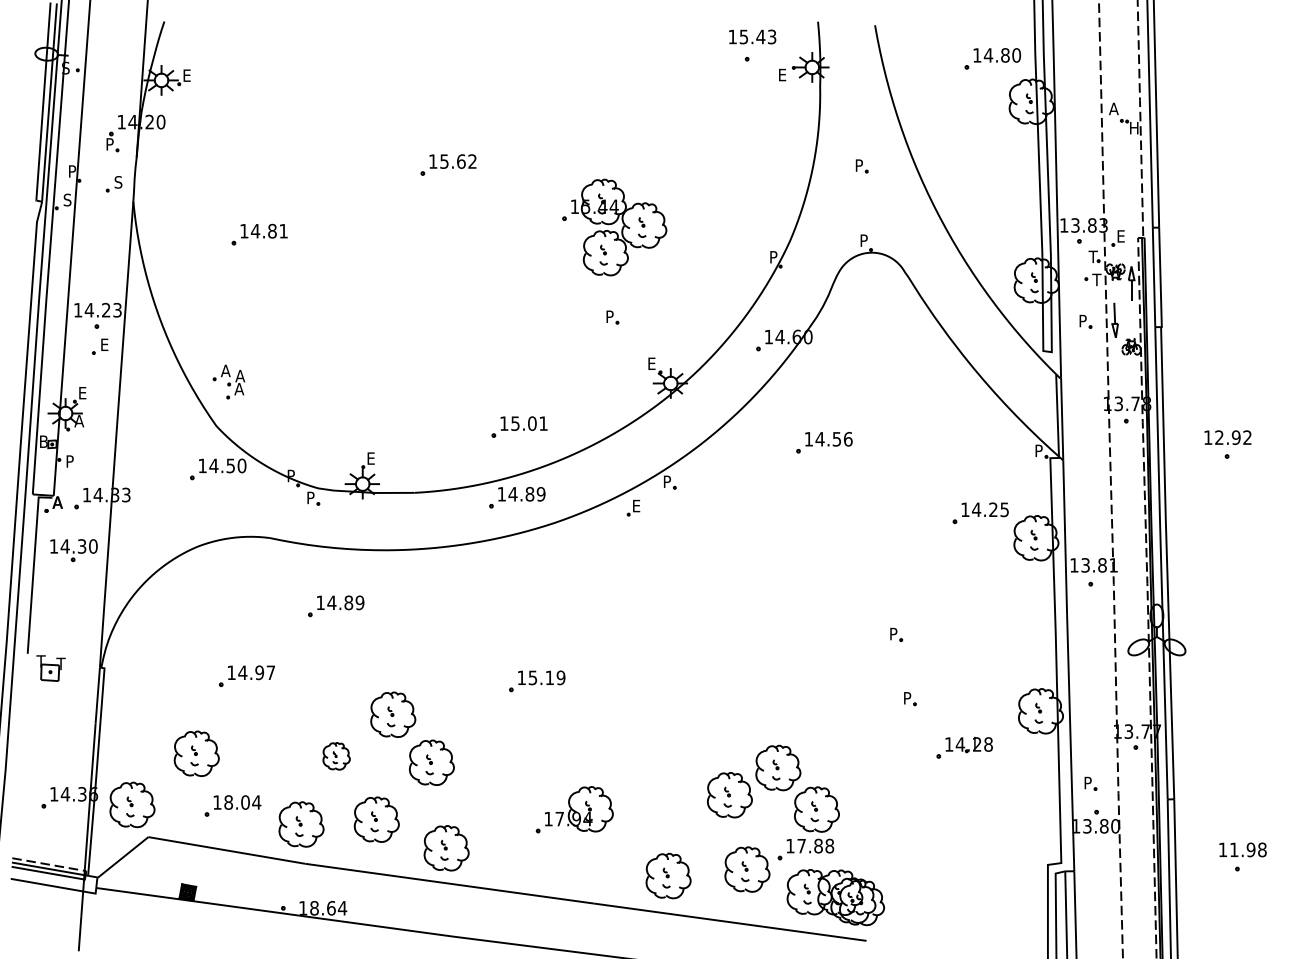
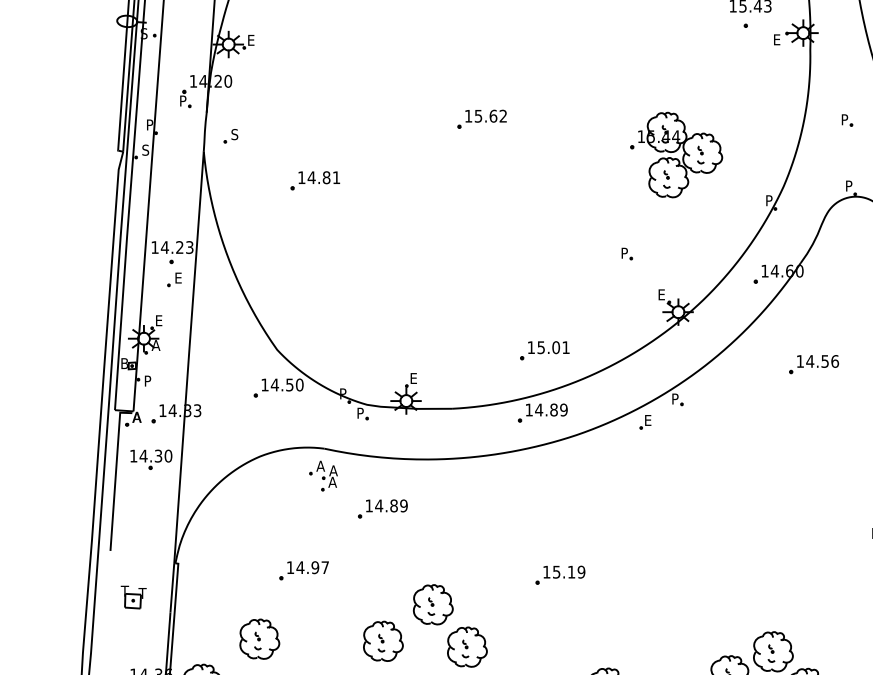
part: (113, 184) -> (230, 136), moved
part: (614, 227) -> (676, 155), moved
part: (228, 381) -> (323, 475), moved
part: (50, 668) -> (133, 597), moved
part: (336, 756) -> (383, 641), size x1.67

